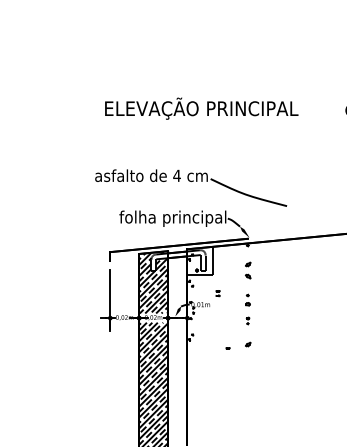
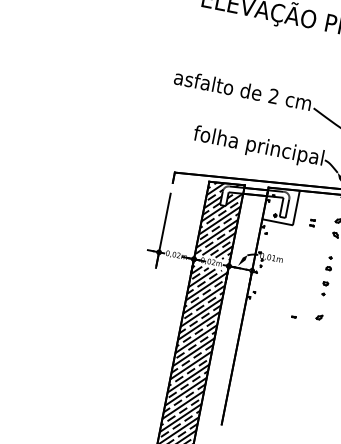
text: (176, 175) -> (273, 95), 4 -> 2
part: (217, 293) -> (312, 222), moved
part: (247, 320) -> (324, 288), size x1.67

